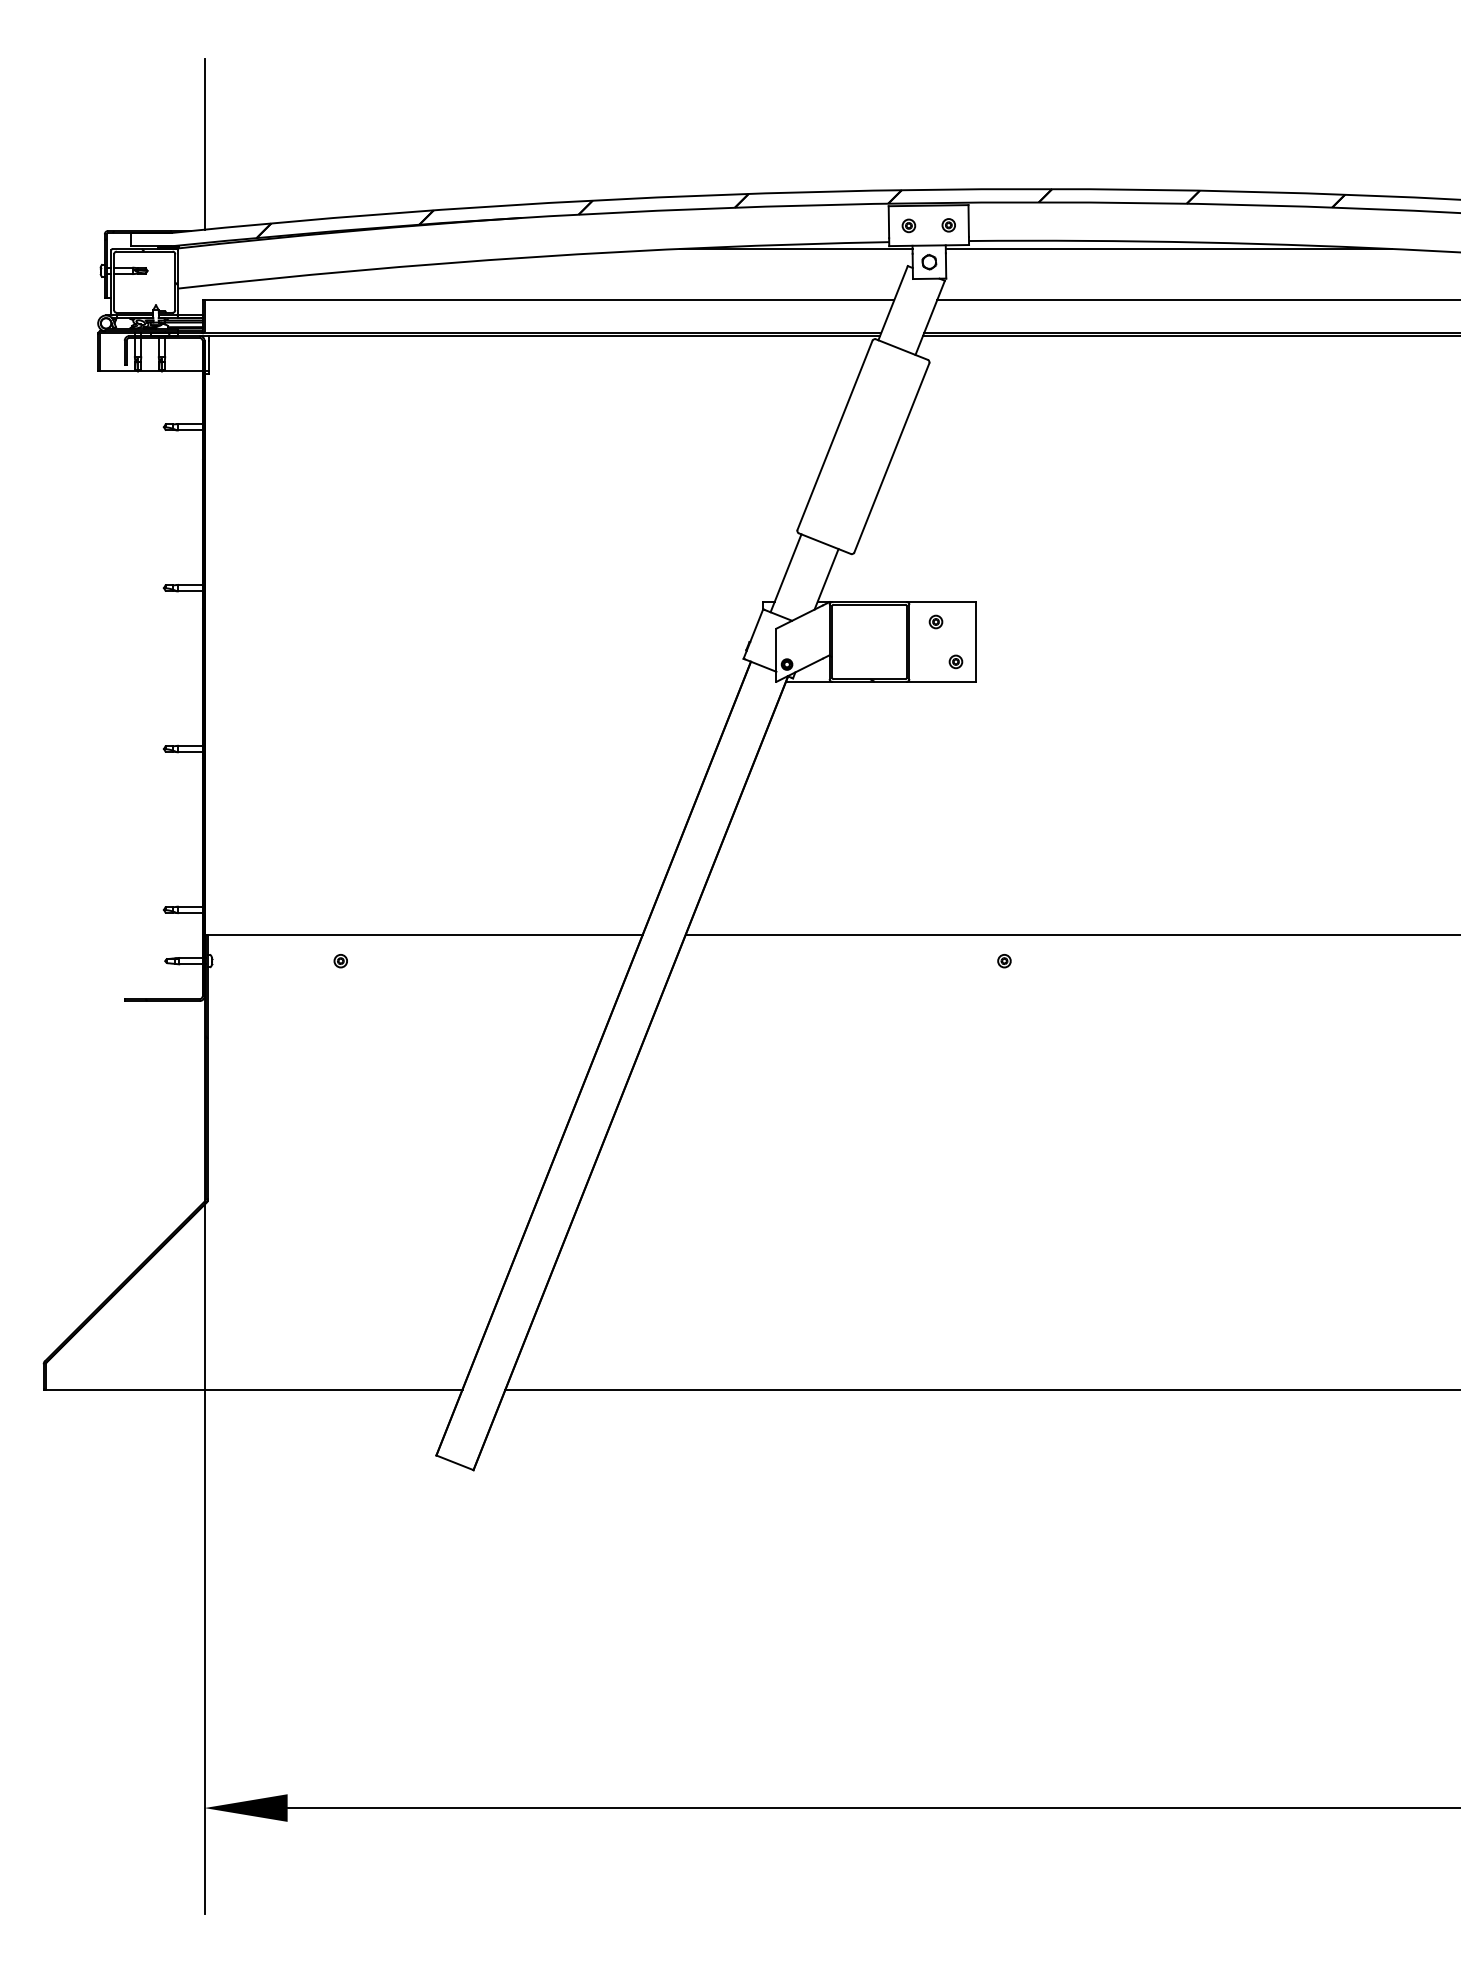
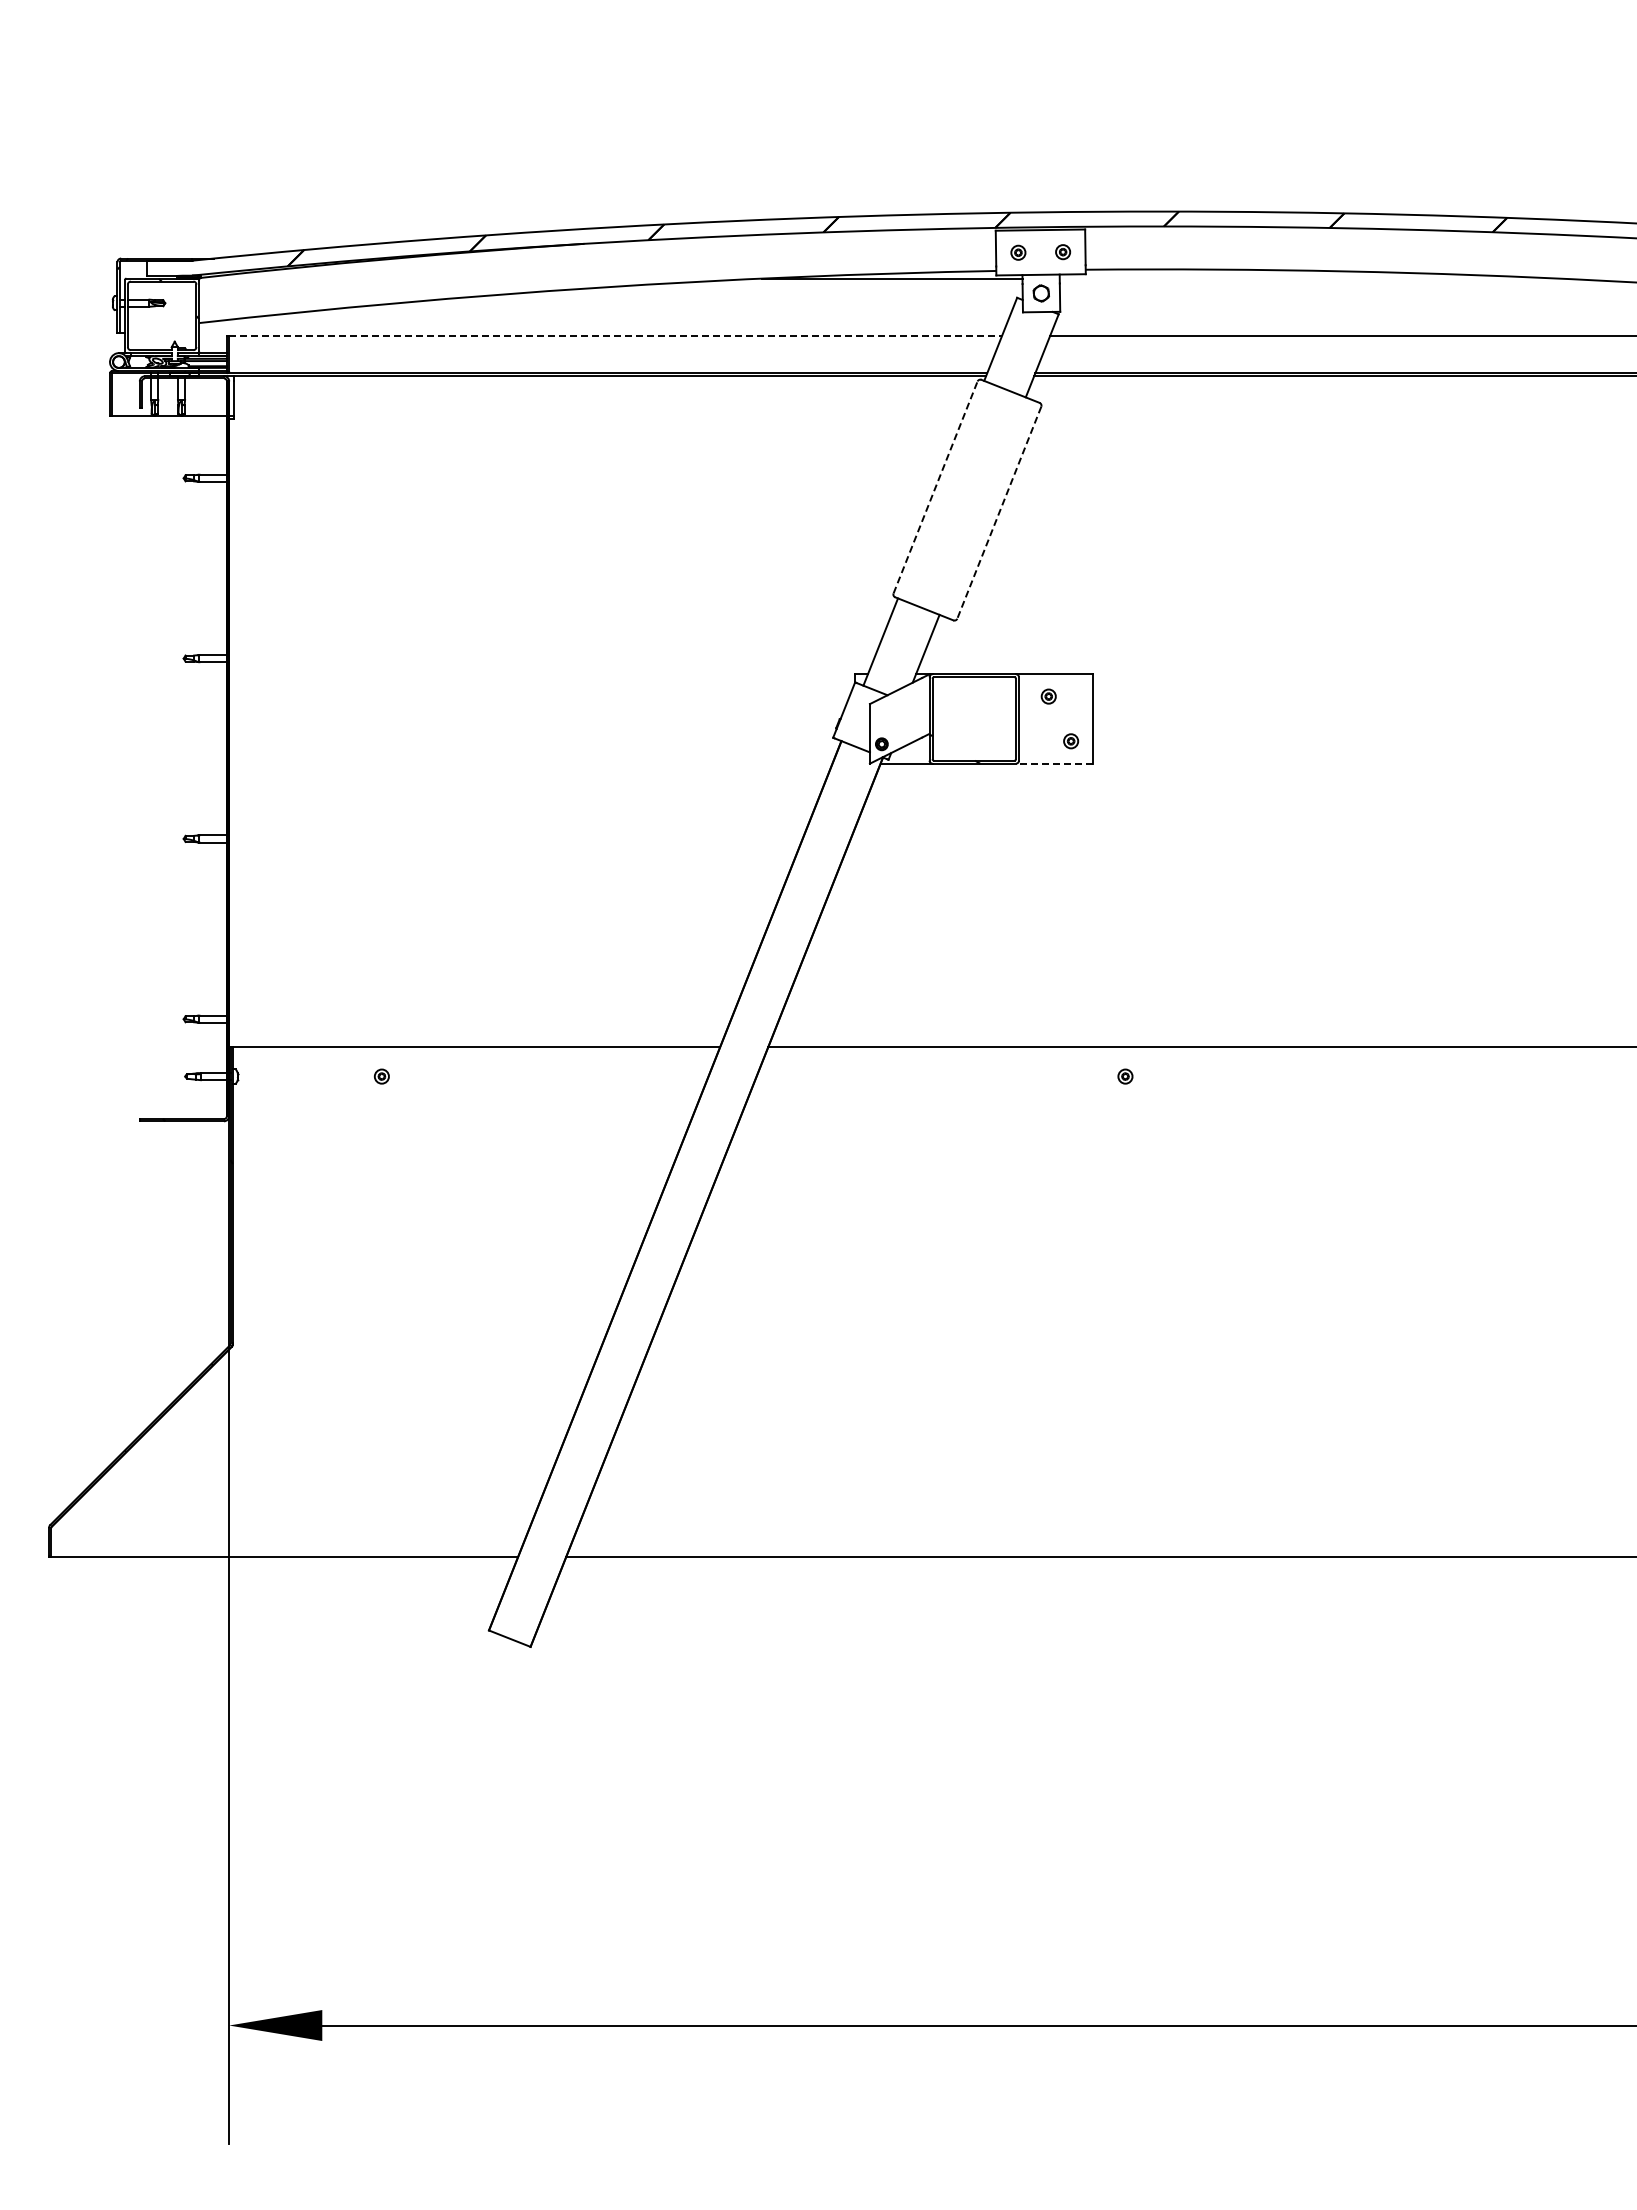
line: (204, 144) -> (229, 161), removed
line: (1168, 248) -> (1309, 278), removed
line: (550, 300) -> (616, 336), solid -> dashed
line: (834, 435) -> (935, 487), solid -> dashed
line: (892, 457) -> (999, 512), solid -> dashed
line: (941, 681) -> (1054, 763), solid -> dashed

